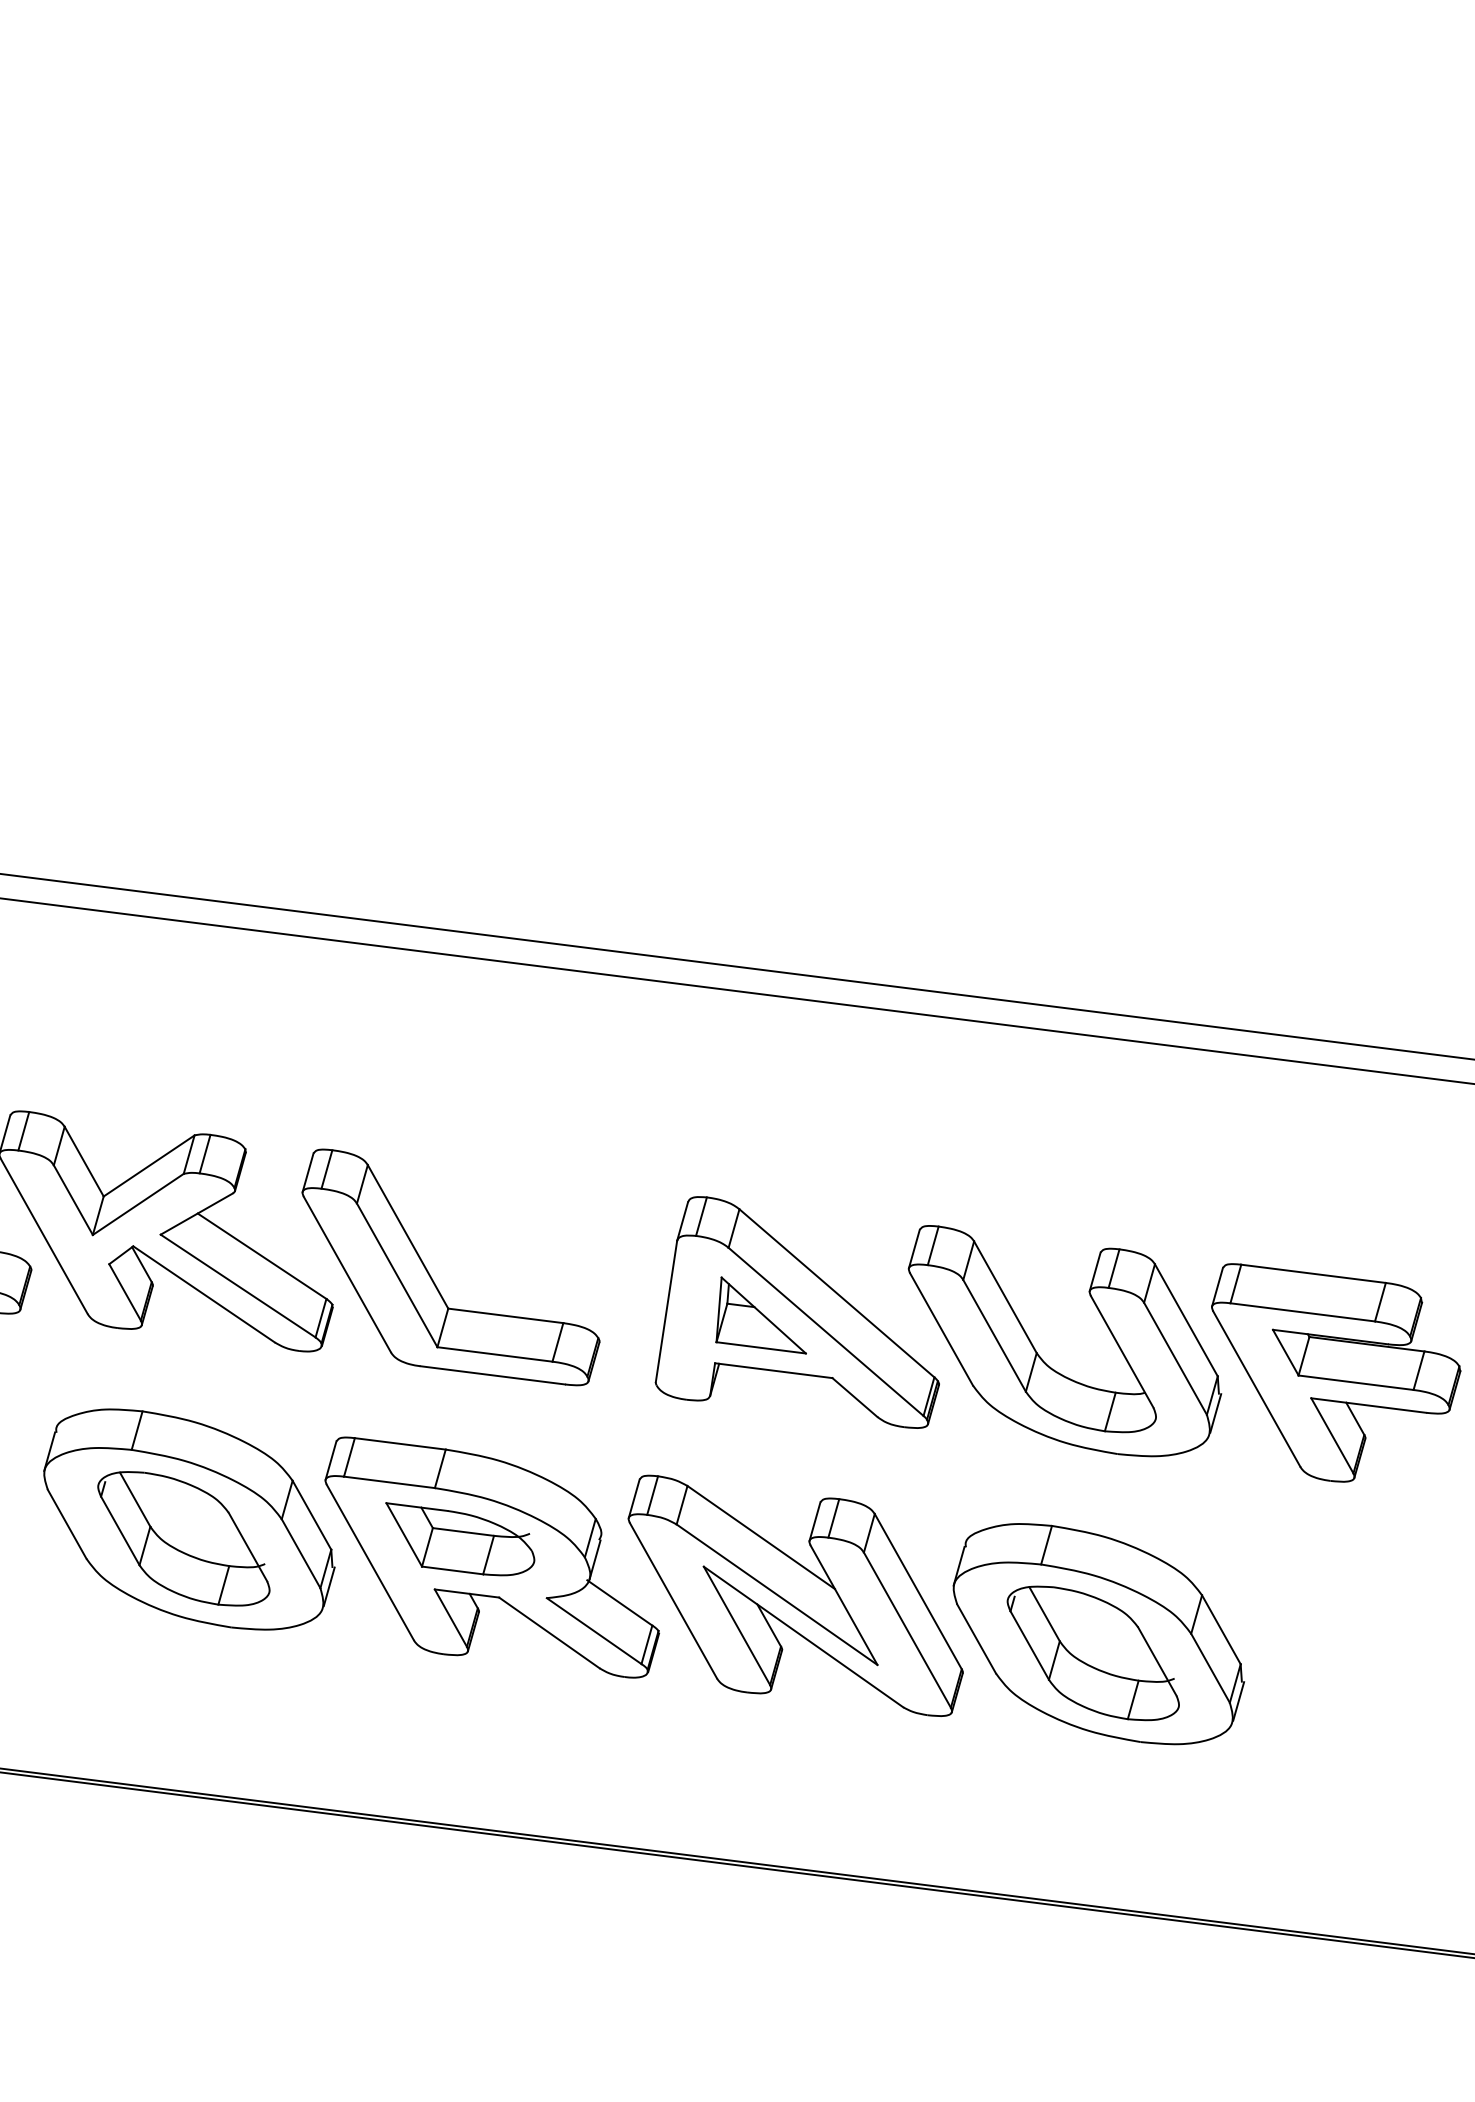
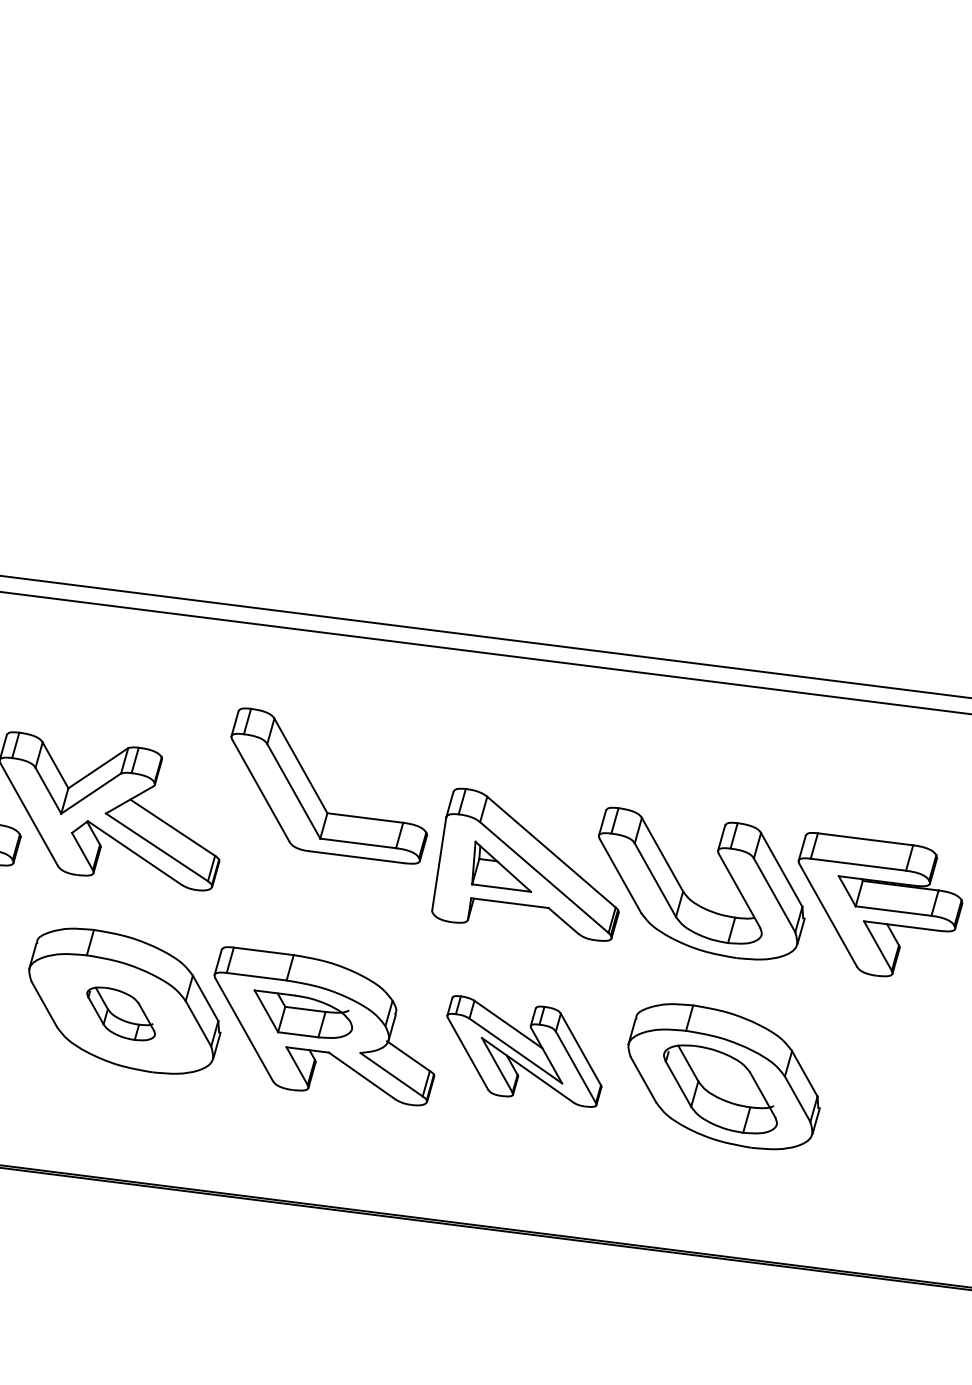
part: (431, 1275) -> (316, 791), moved
part: (182, 1538) -> (120, 1013), size x0.6
part: (795, 1595) -> (524, 1051), size x0.7

